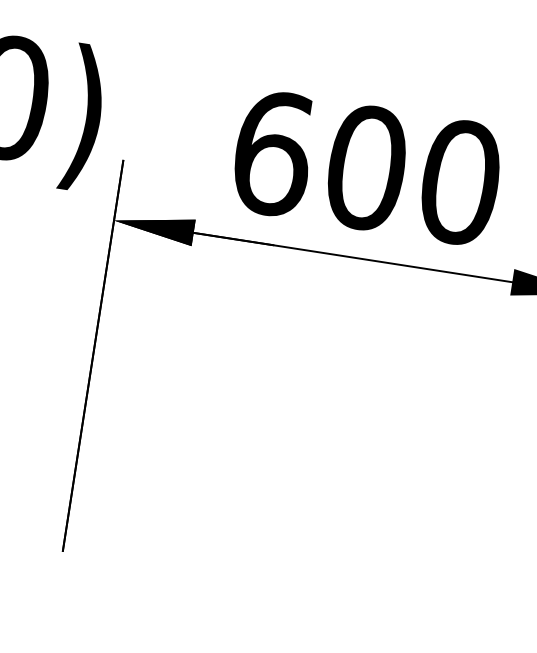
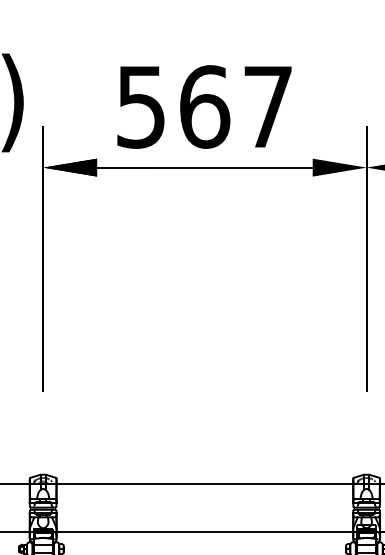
text: (366, 167) -> (204, 106), 600 -> 567

